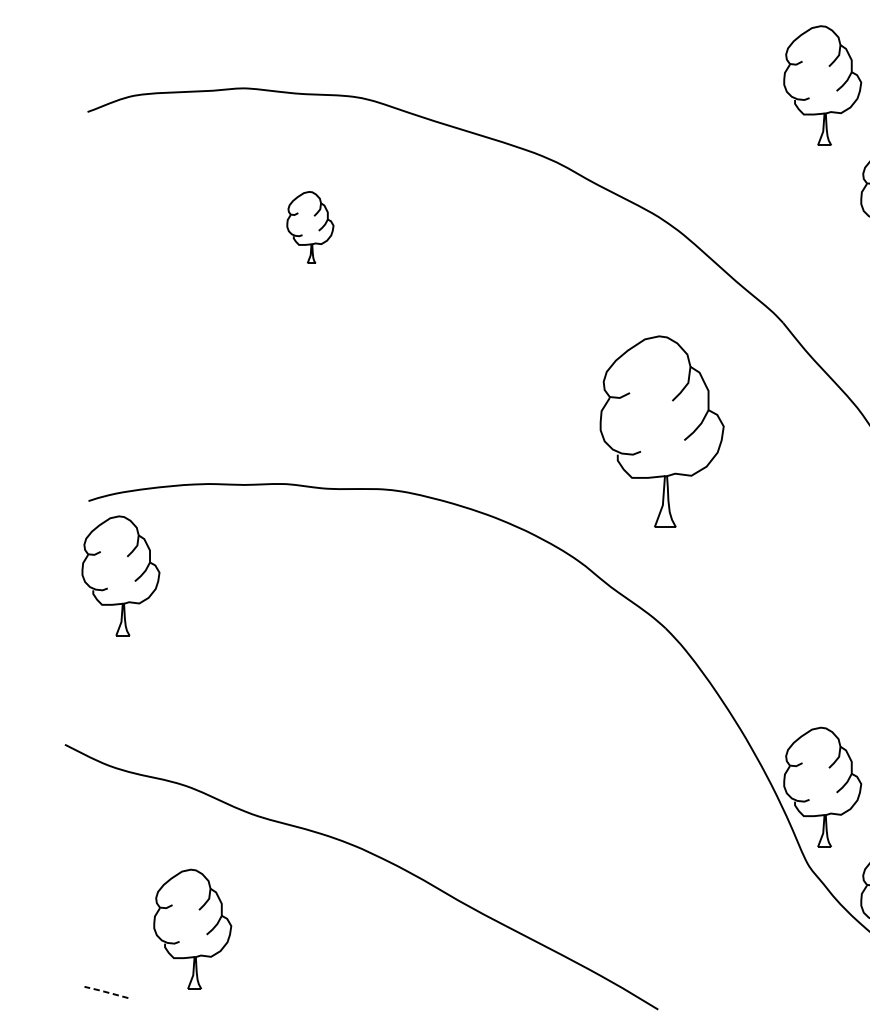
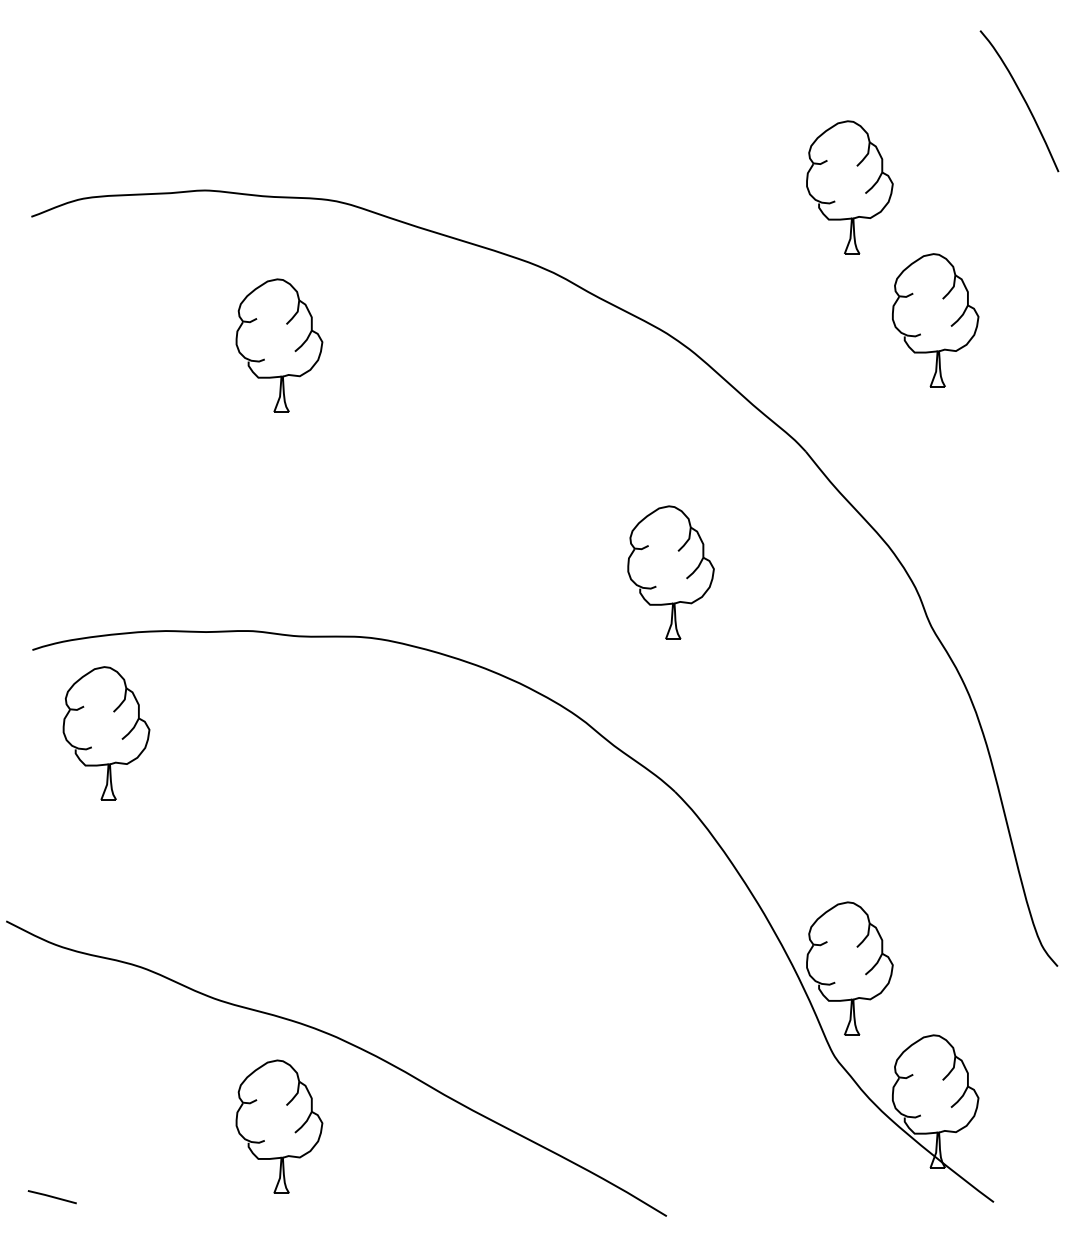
part: (310, 227) -> (279, 345), size x1.67
part: (661, 431) -> (670, 572), size x0.62
part: (120, 576) -> (106, 733), moved
part: (192, 928) -> (279, 1126), moved
line: (105, 991) -> (51, 1196), dashed -> solid

